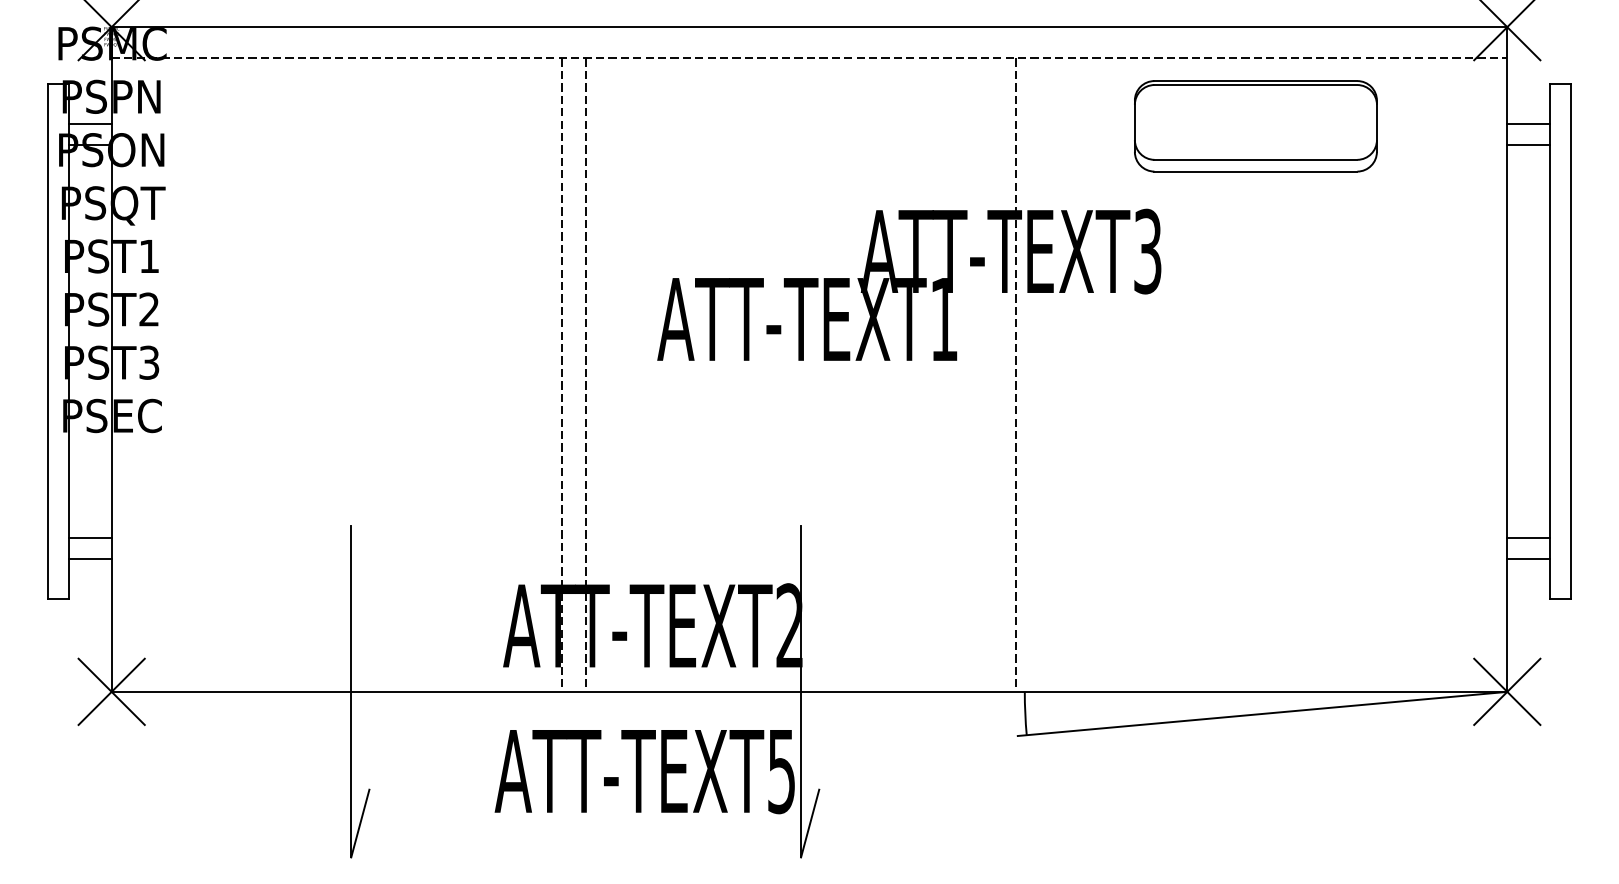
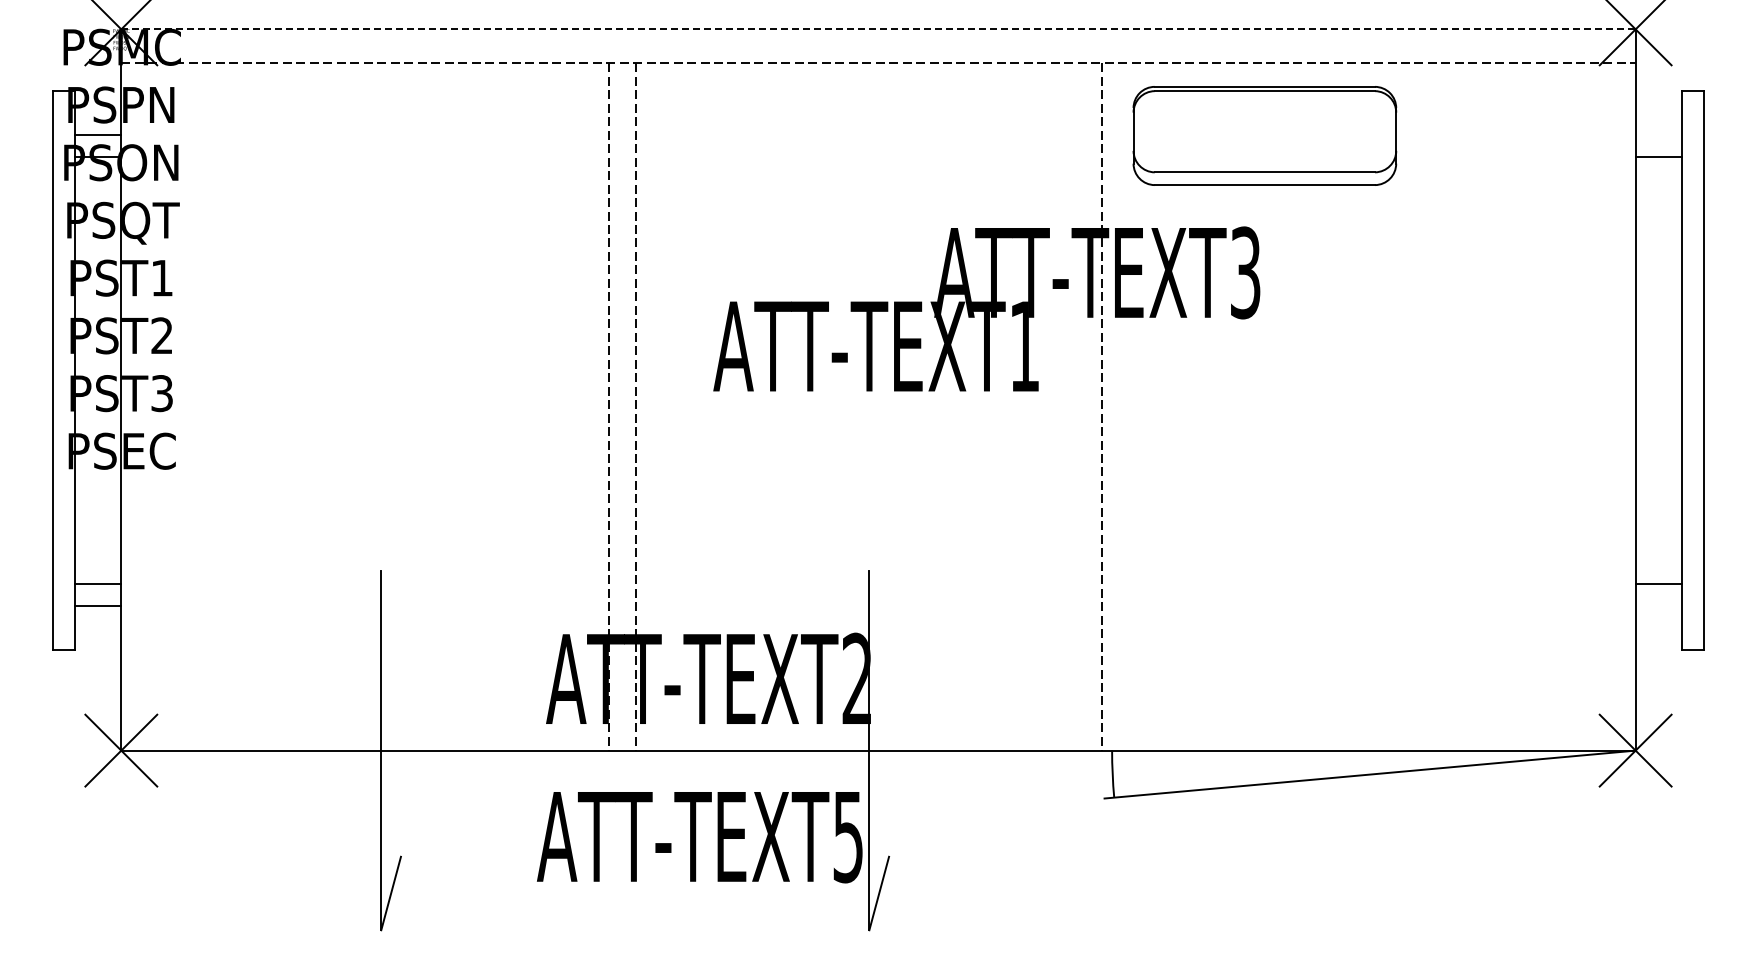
line: (809, 27) -> (878, 29), solid -> dashed
line: (1528, 124) -> (1658, 134), removed
part: (1255, 125) -> (1264, 135), moved
line: (1528, 559) -> (1658, 606), removed

